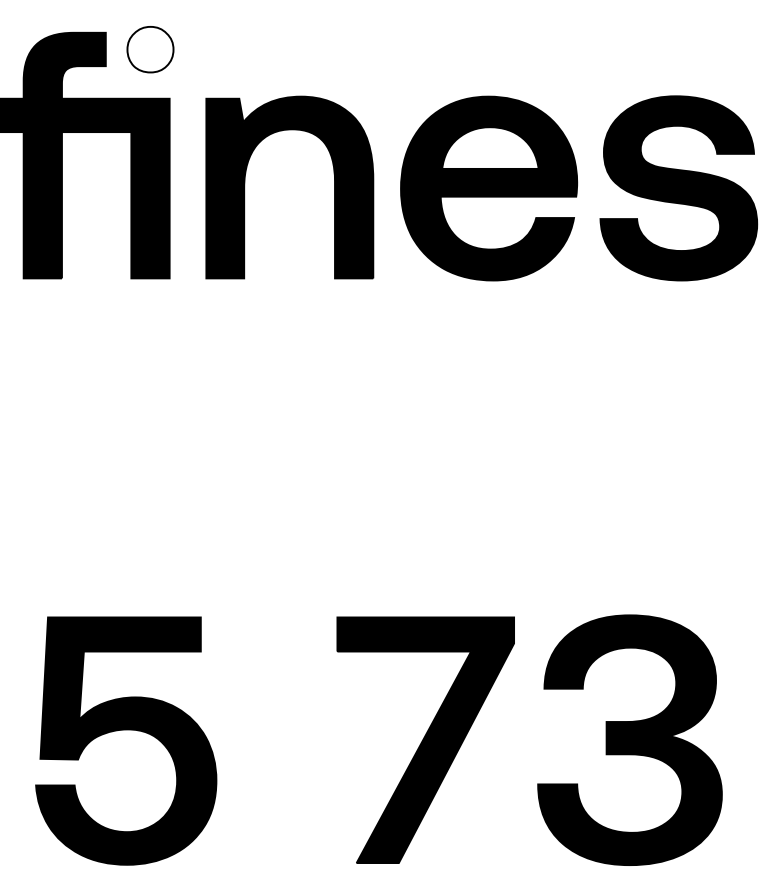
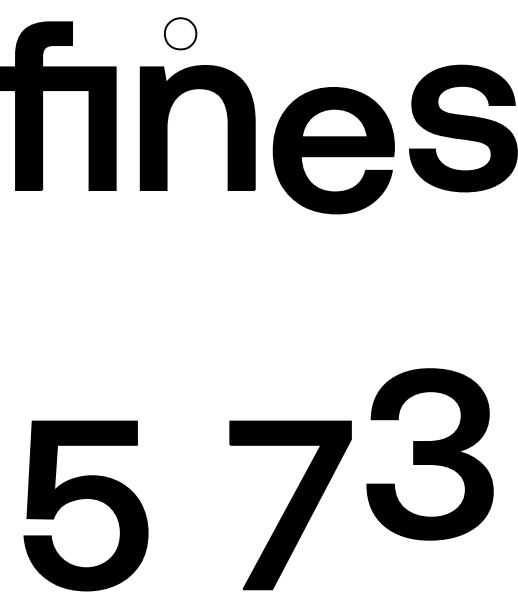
part: (150, 49) -> (180, 33), moved
part: (488, 188) -> (333, 150), moved
part: (629, 740) -> (429, 454), moved

